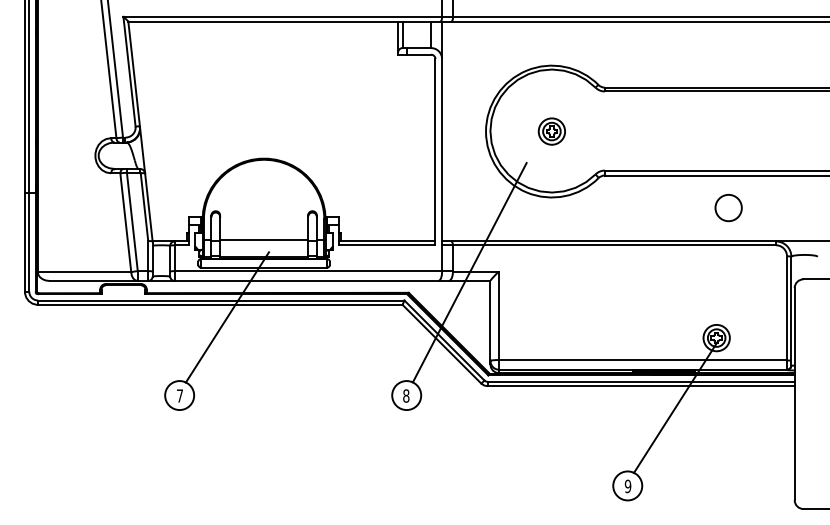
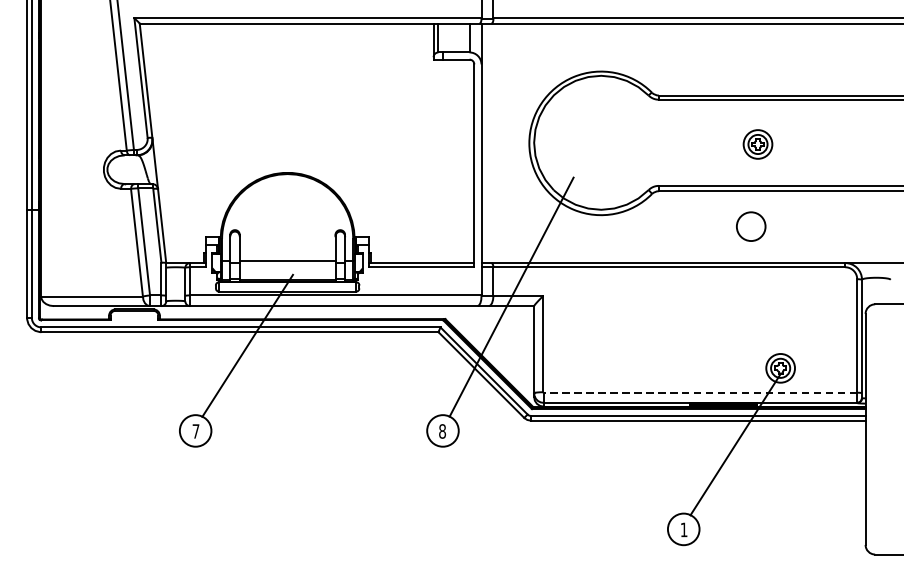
part: (551, 131) -> (757, 144), moved
circle: (728, 208) -> (751, 227), moved
line: (643, 360) -> (700, 392), solid -> dashed
text: (627, 486) -> (683, 530), 9 -> 1

